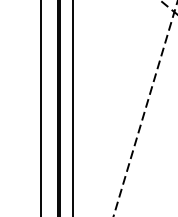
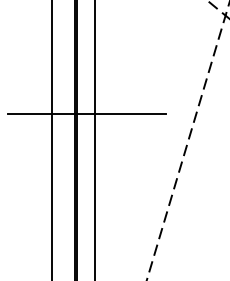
line: (67, 87) -> (87, 113), added

